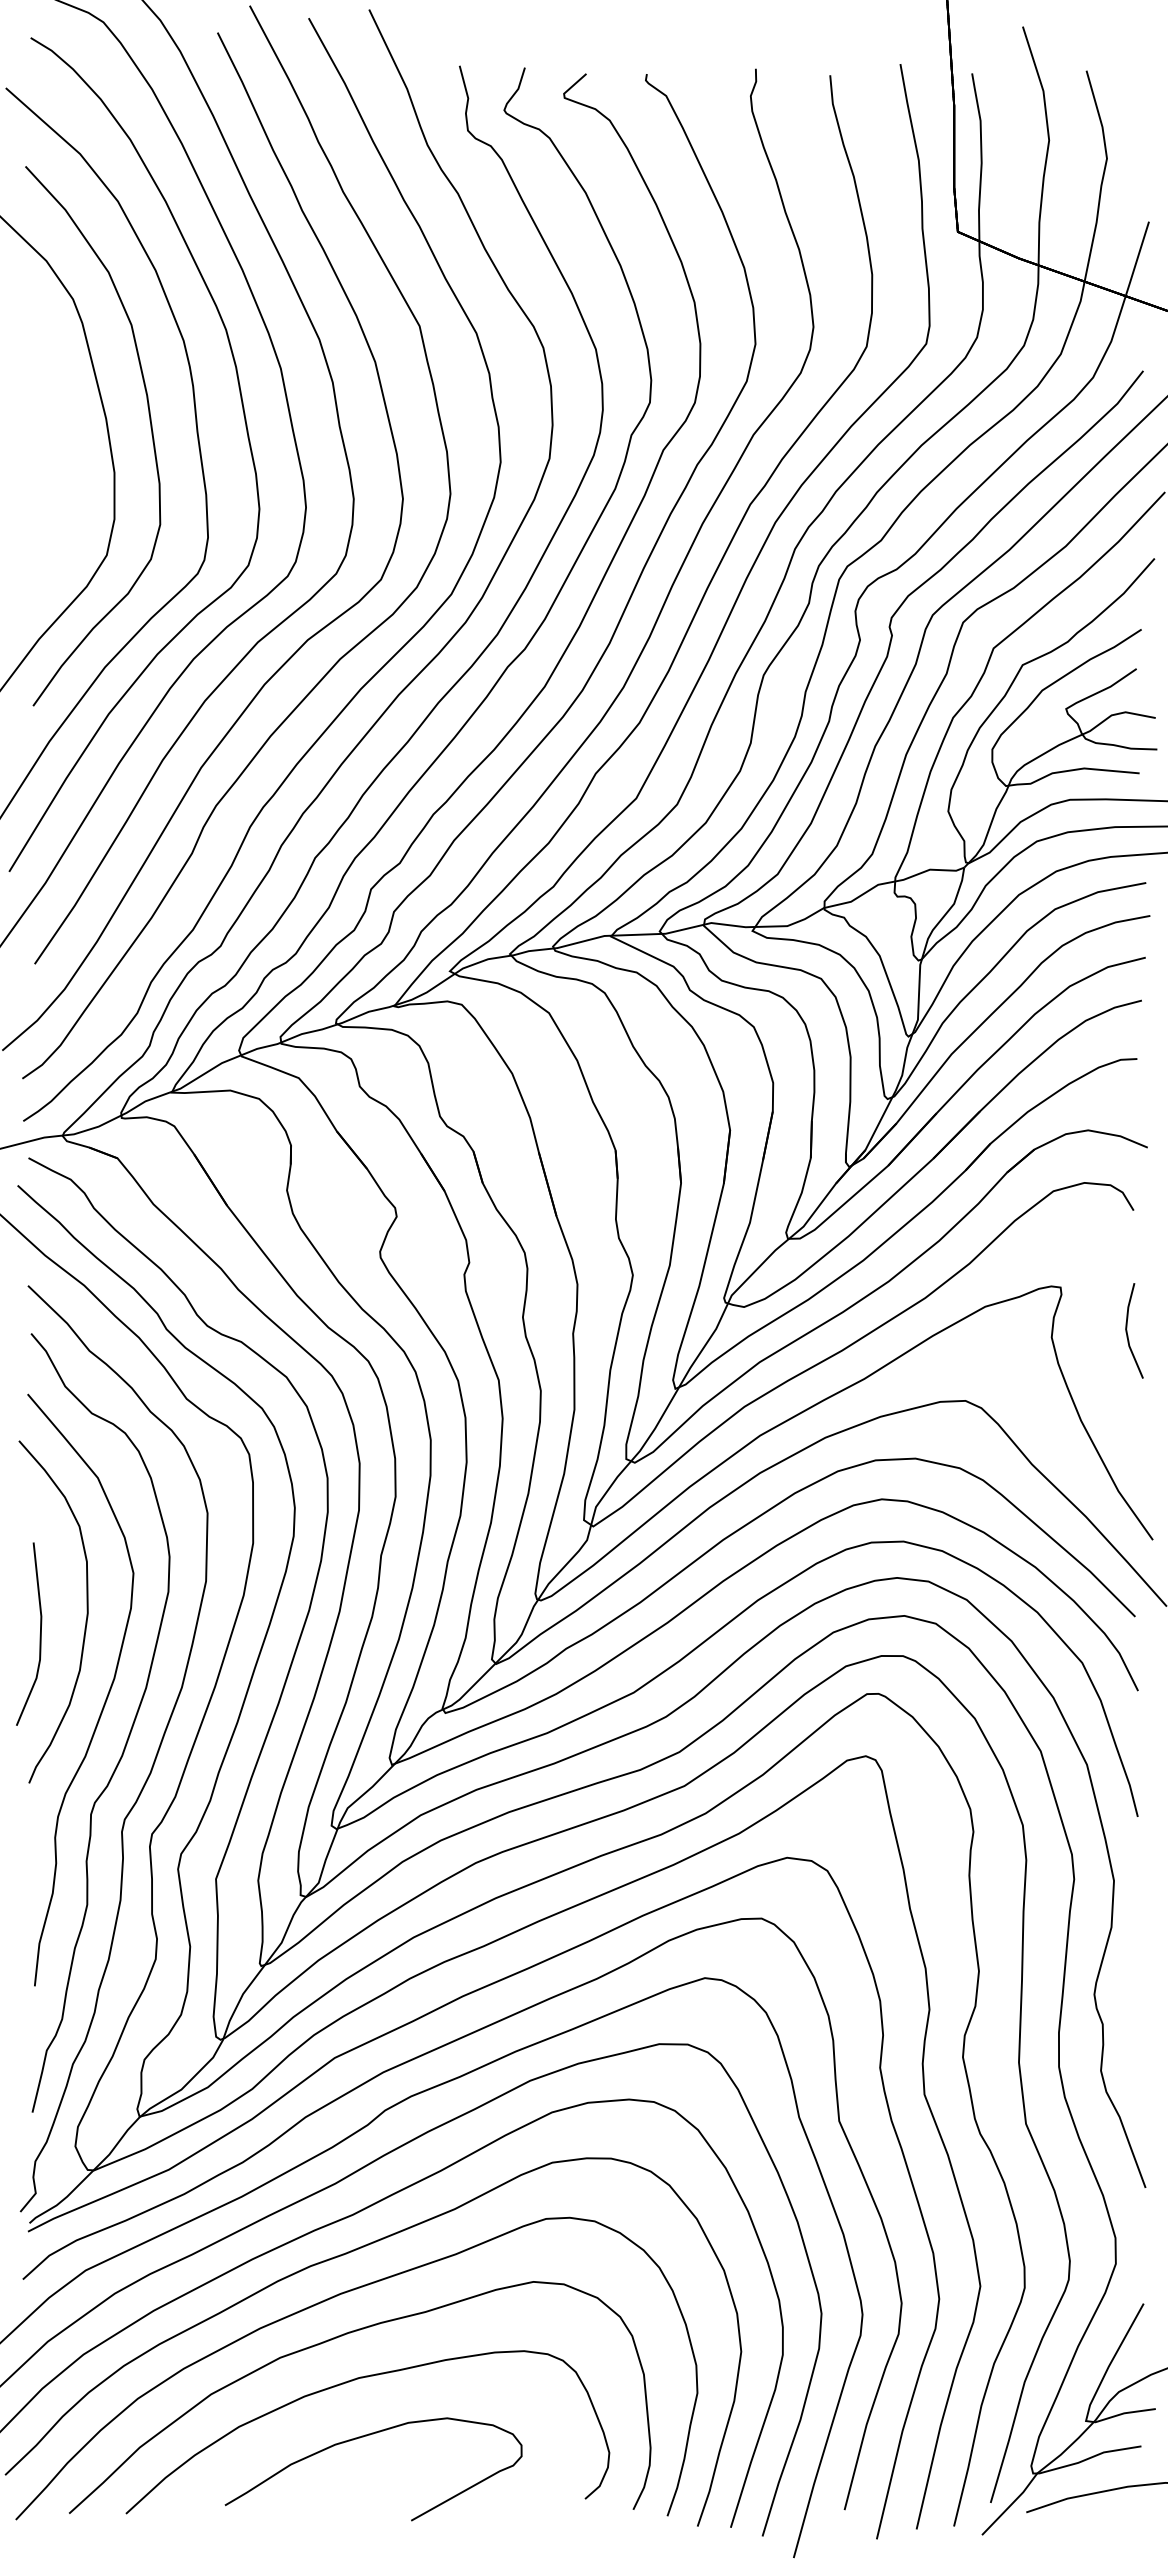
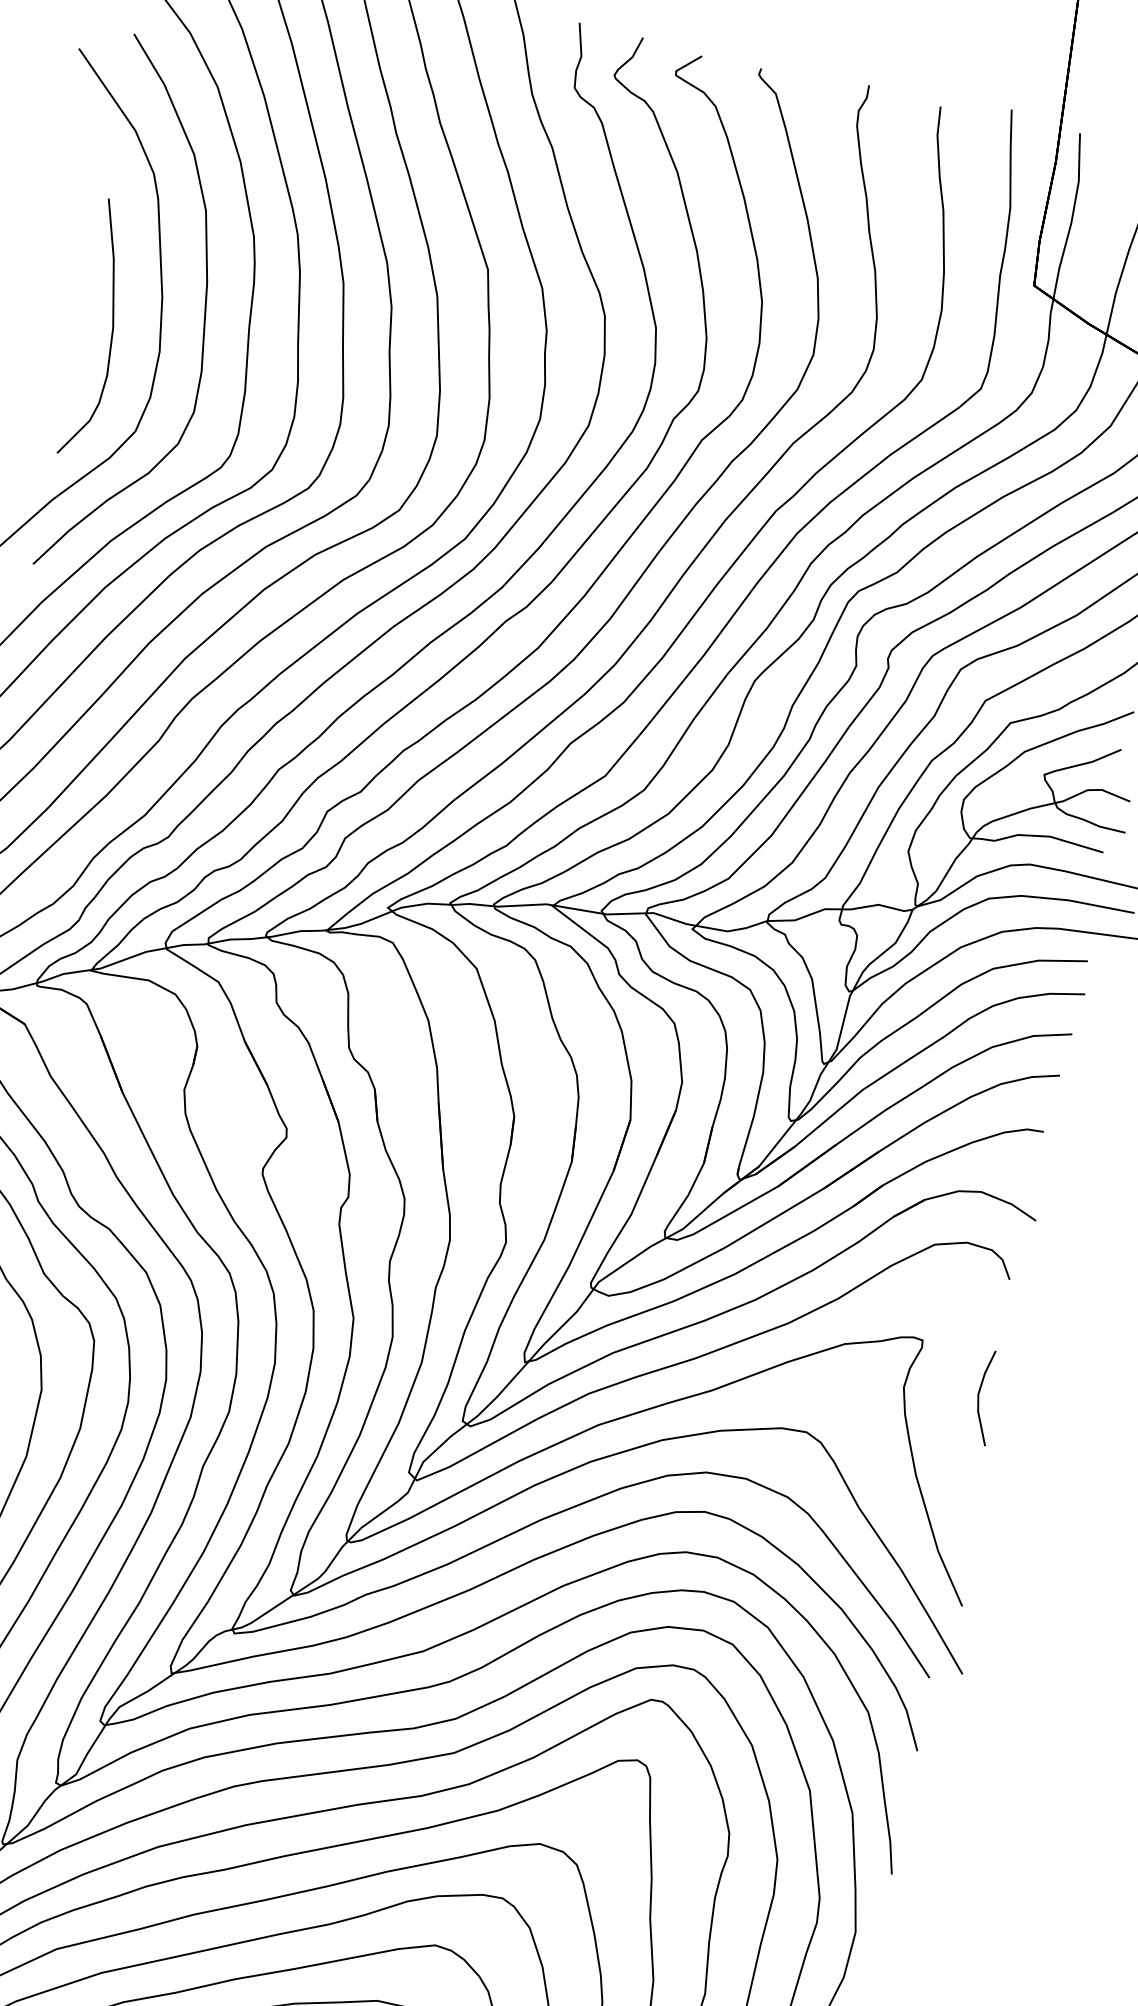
part: (63, 462) -> (111, 331), added

